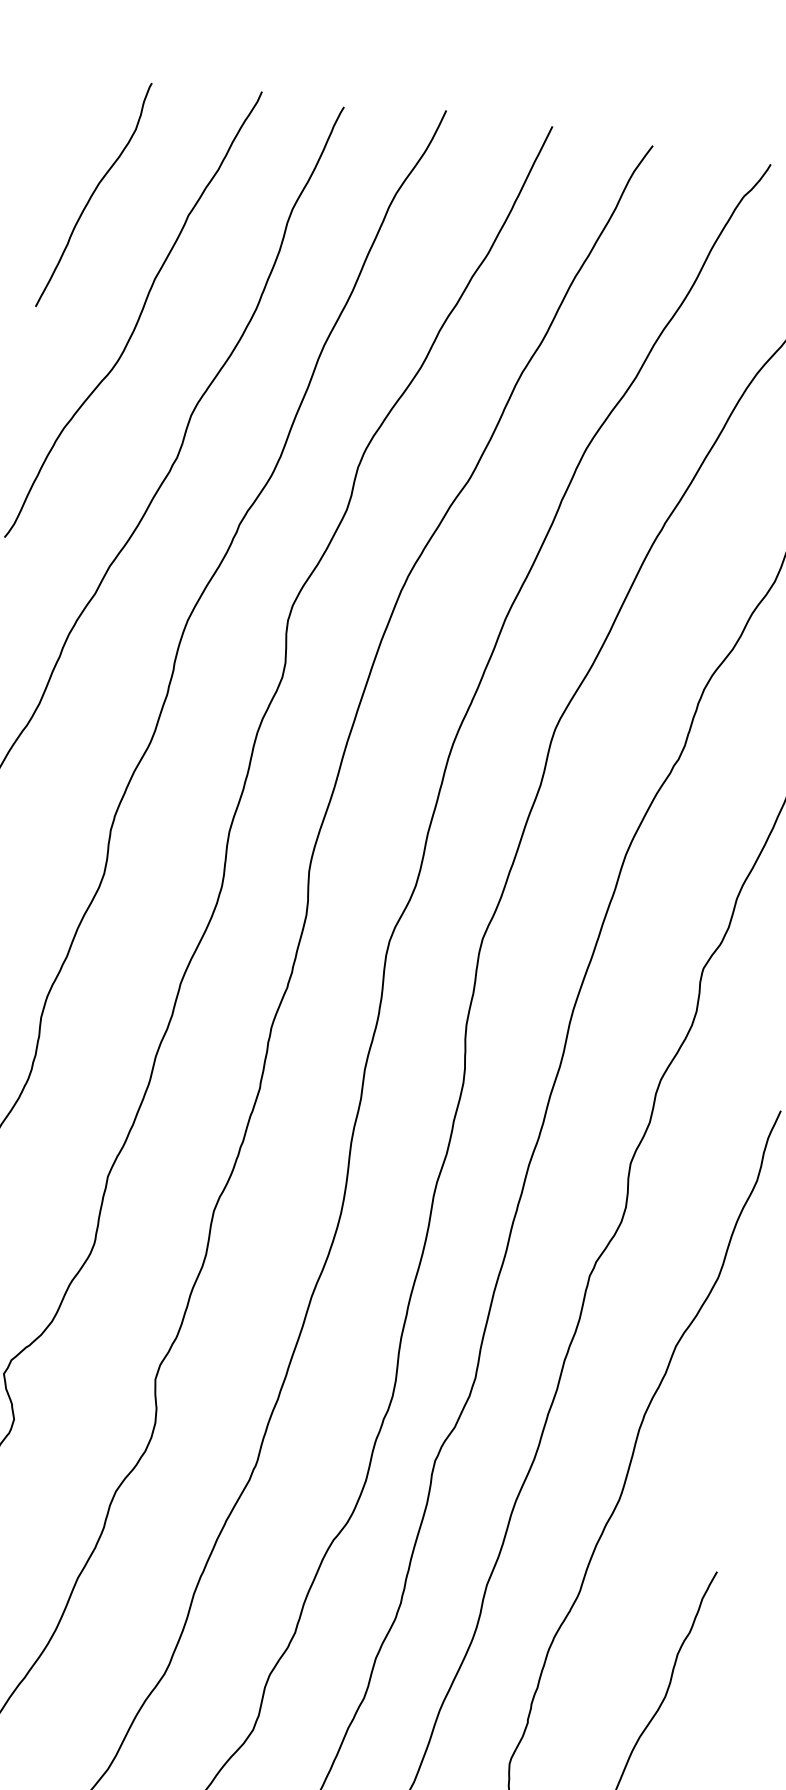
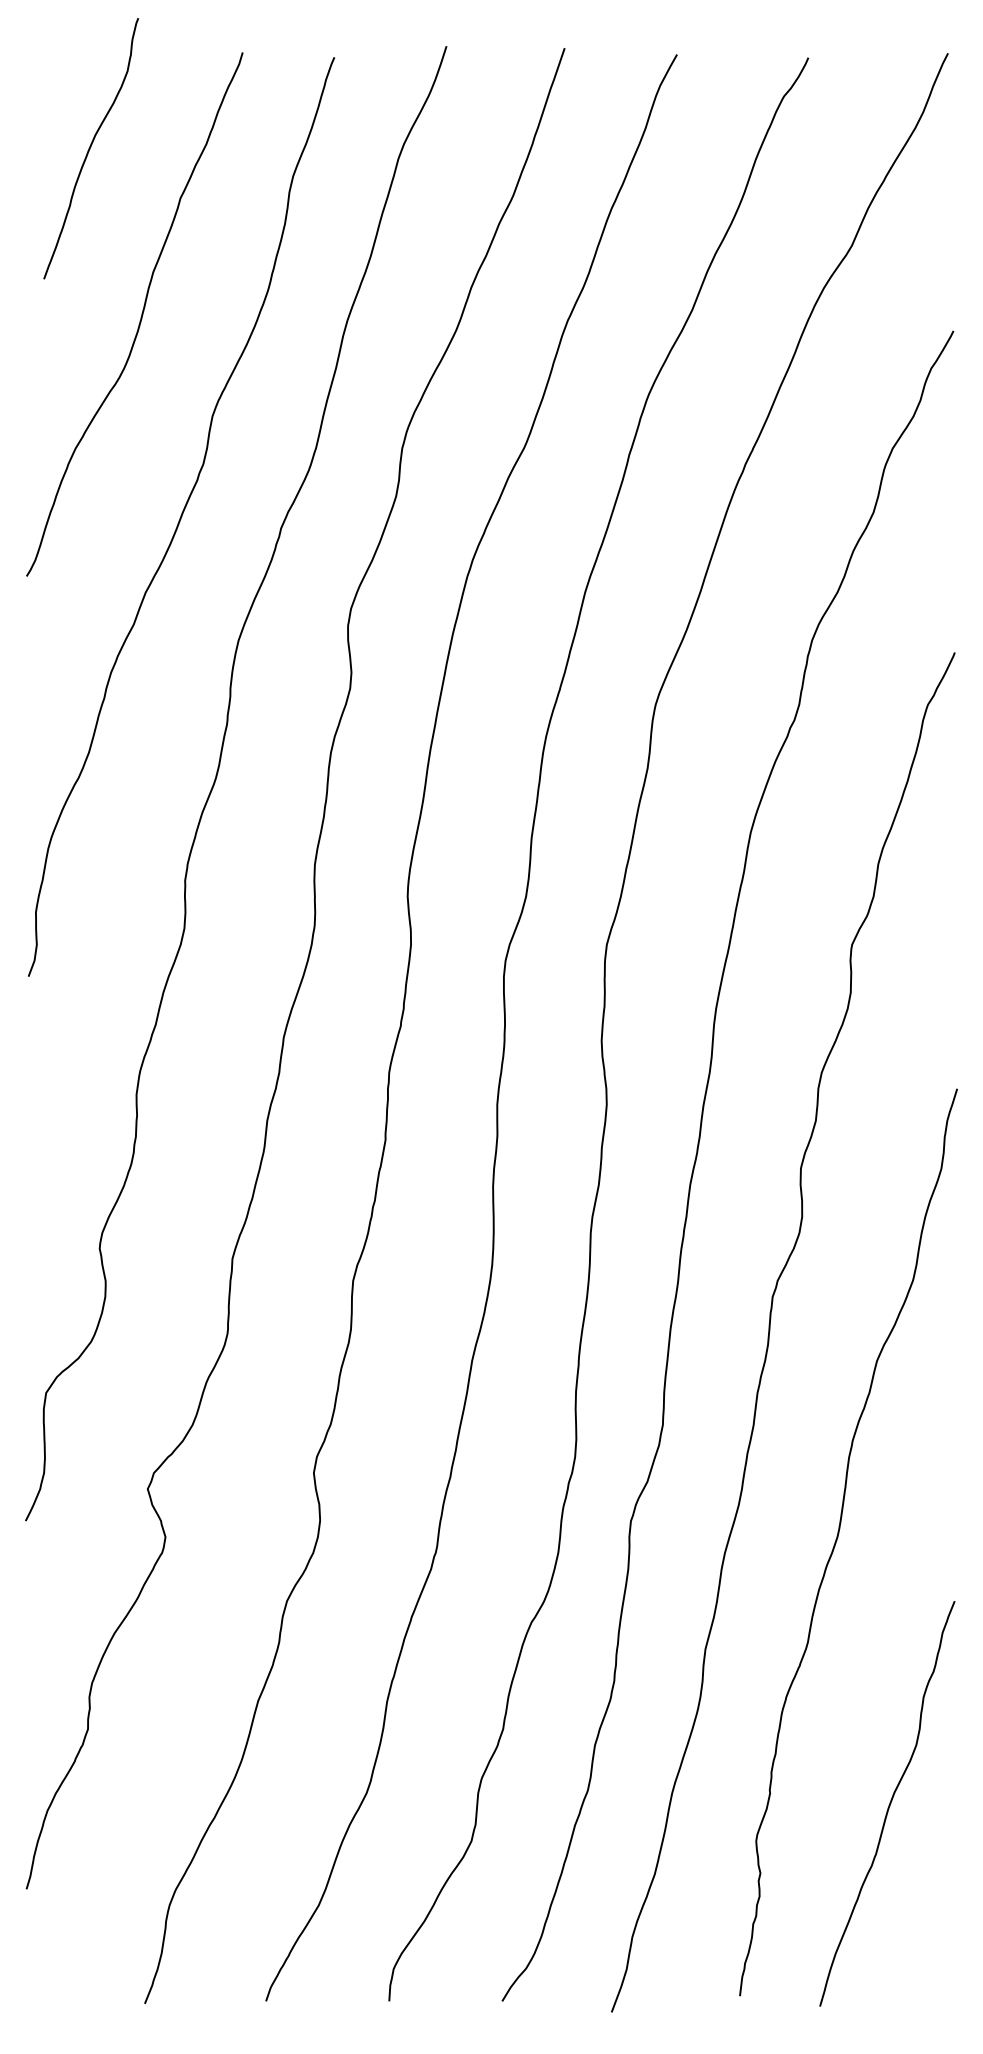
curve: (94, 193) -> (91, 147), moved

